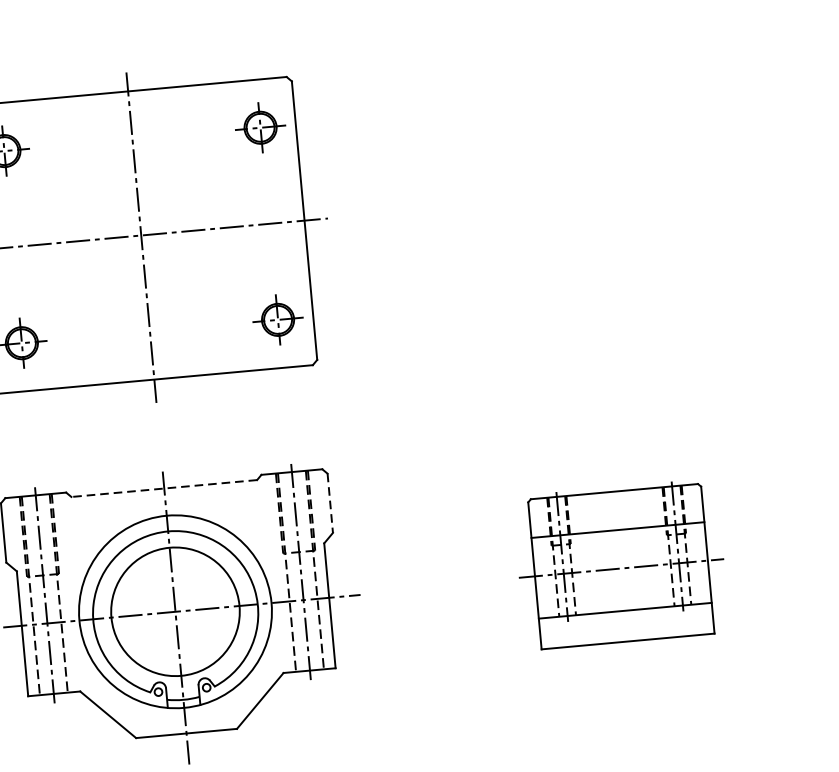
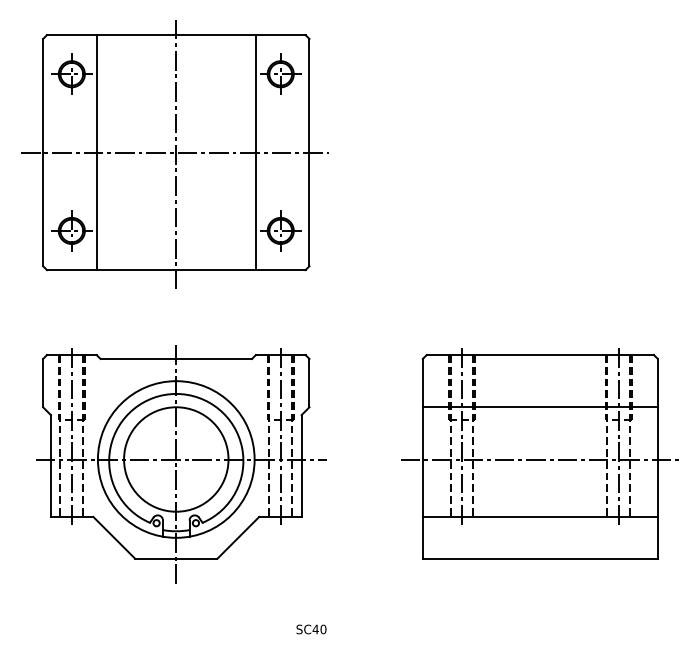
line: (238, 226) -> (255, 152), added
line: (43, 244) -> (96, 152), added
line: (164, 487) -> (176, 358), dashed -> solid
line: (330, 503) -> (309, 383), dashed -> solid
part: (620, 563) -> (539, 453), size x1.67

